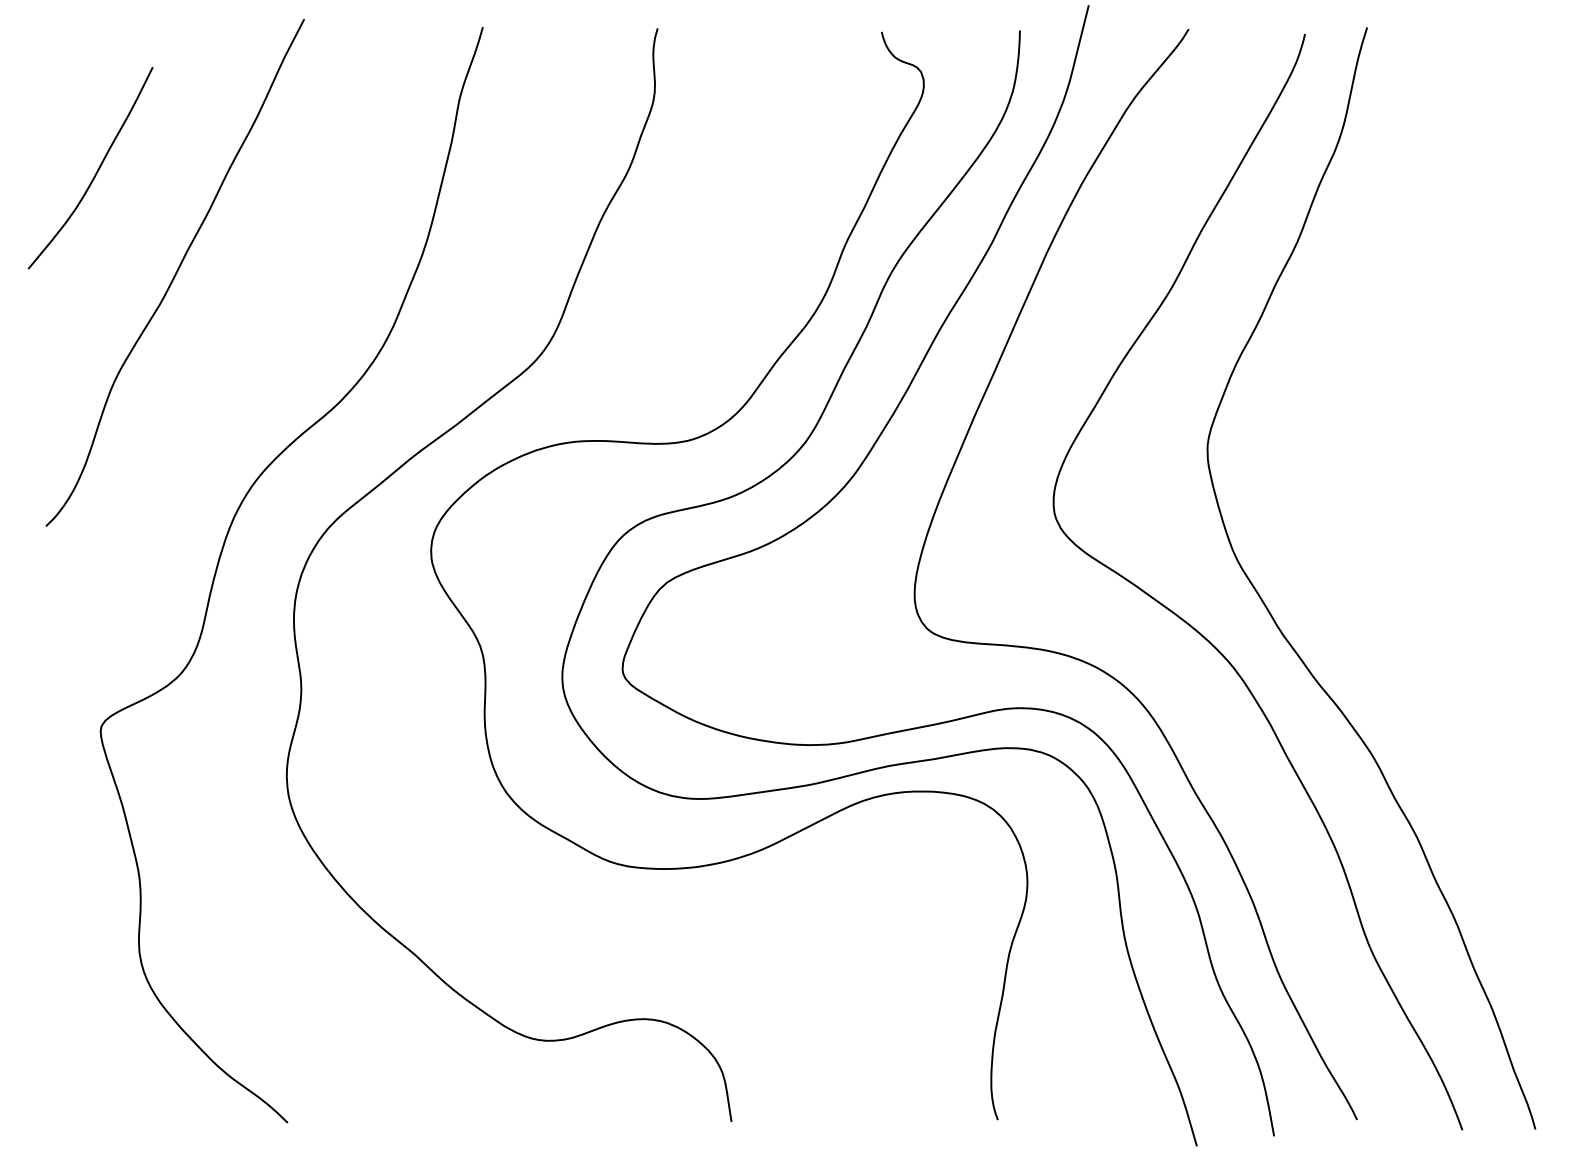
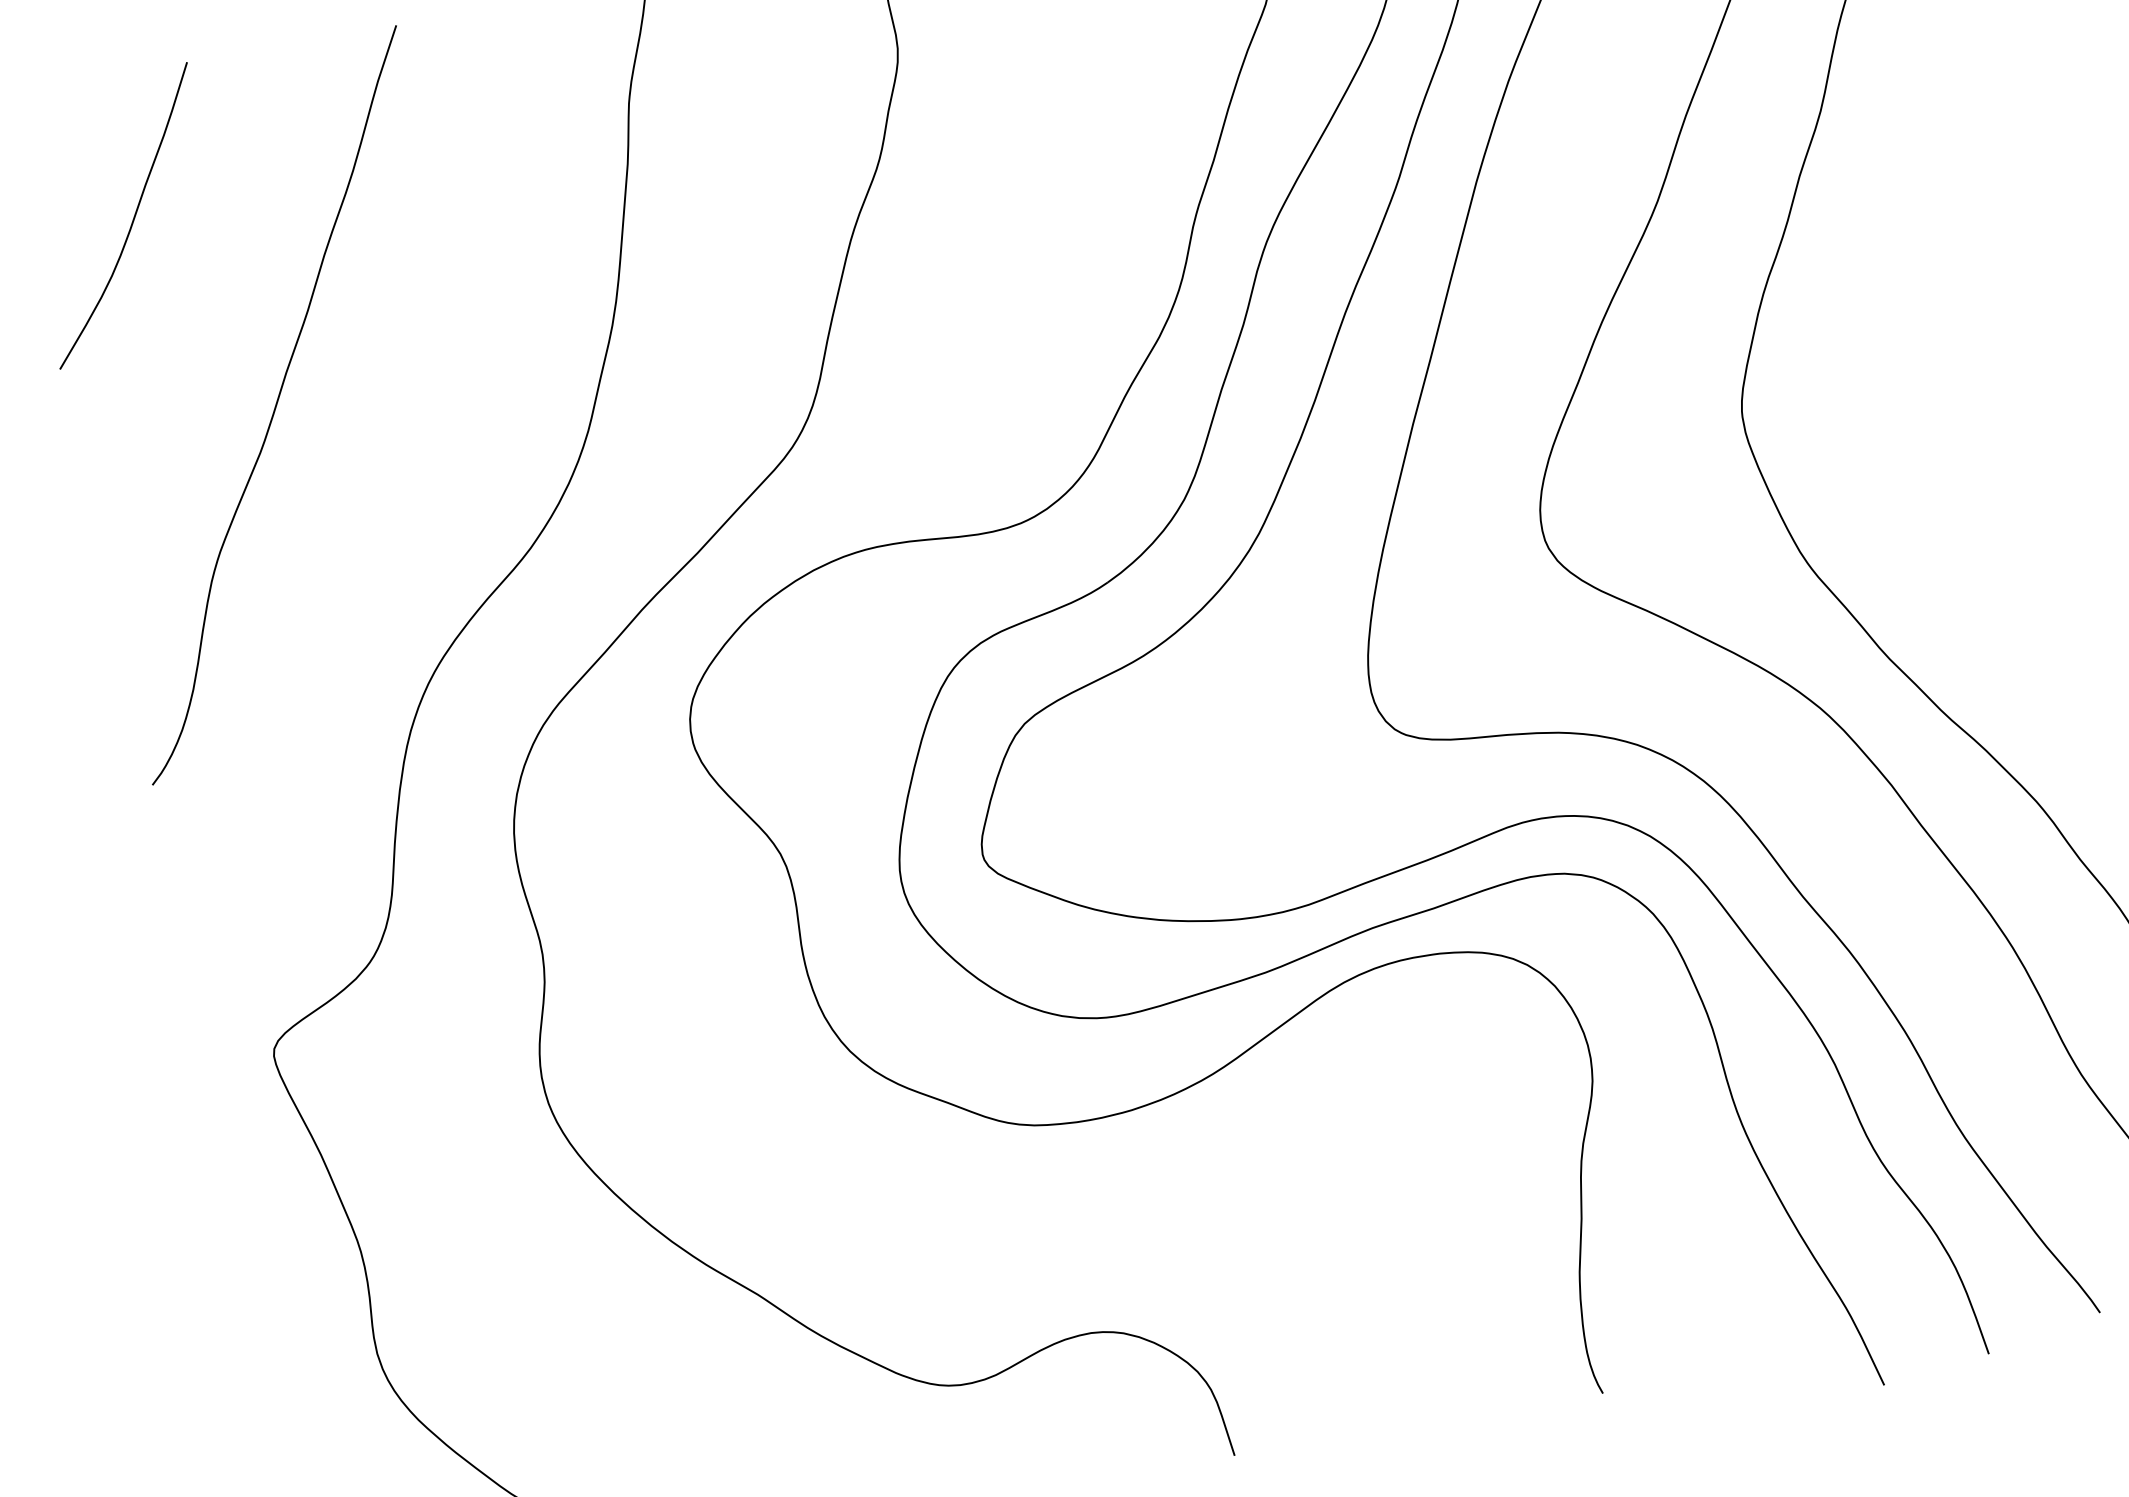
curve: (96, 171) -> (132, 219), moved

